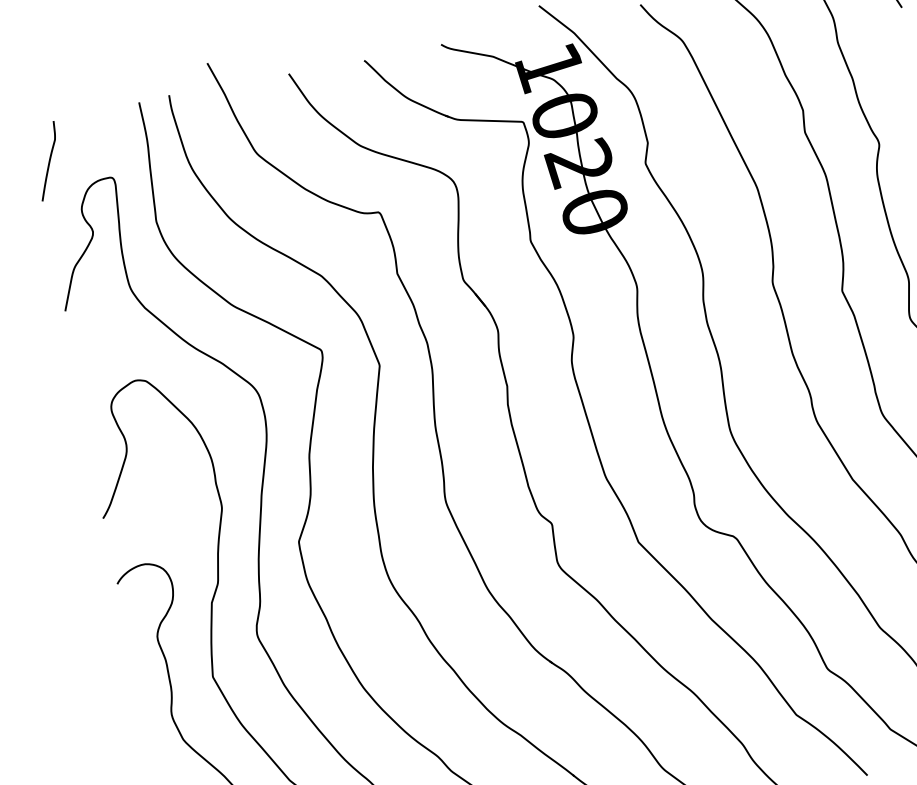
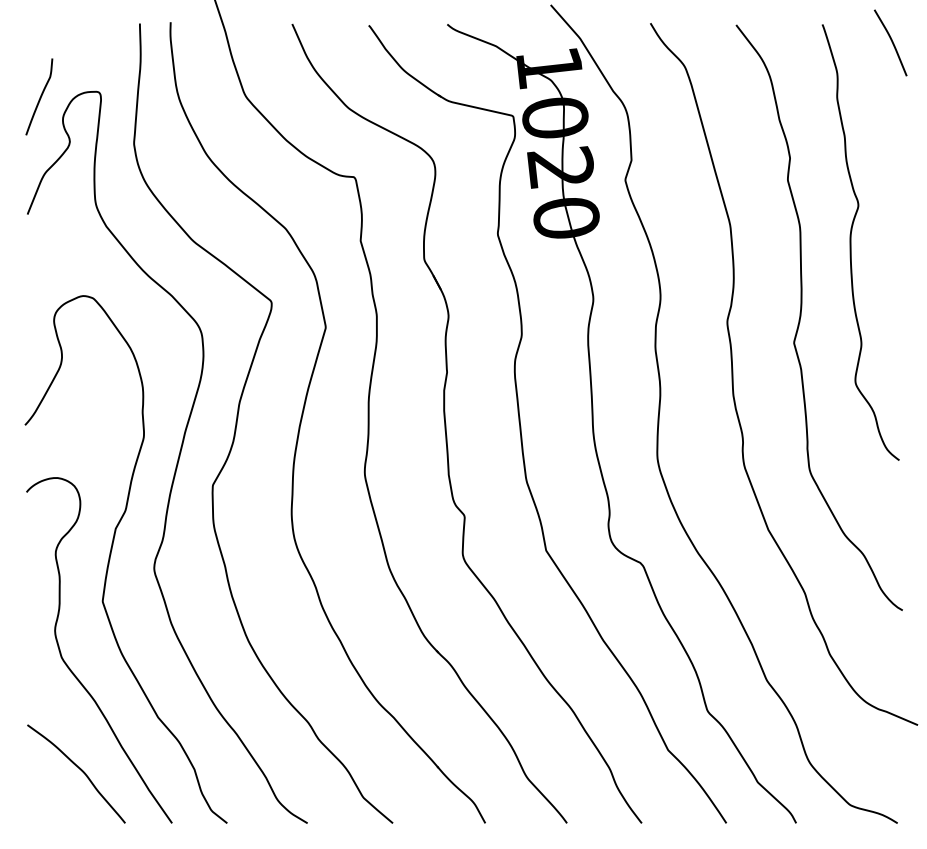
curve: (49, 160) -> (40, 96), moved

